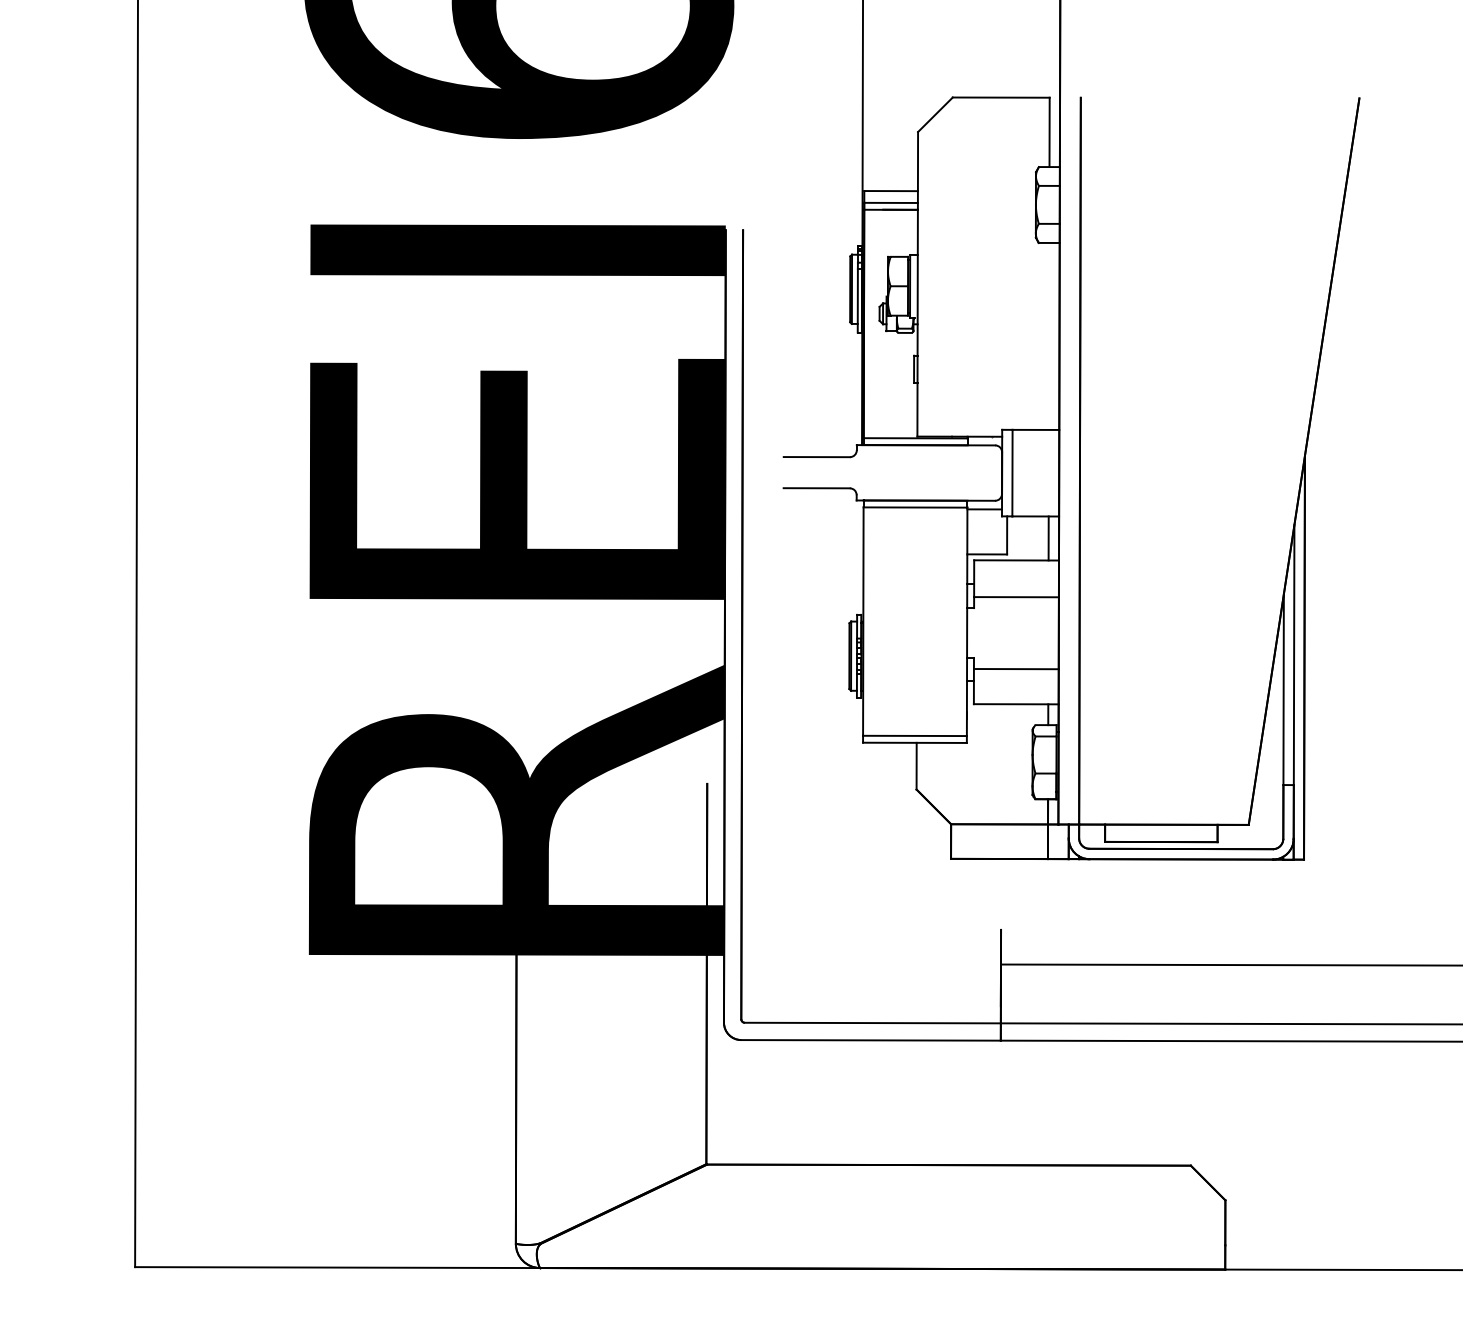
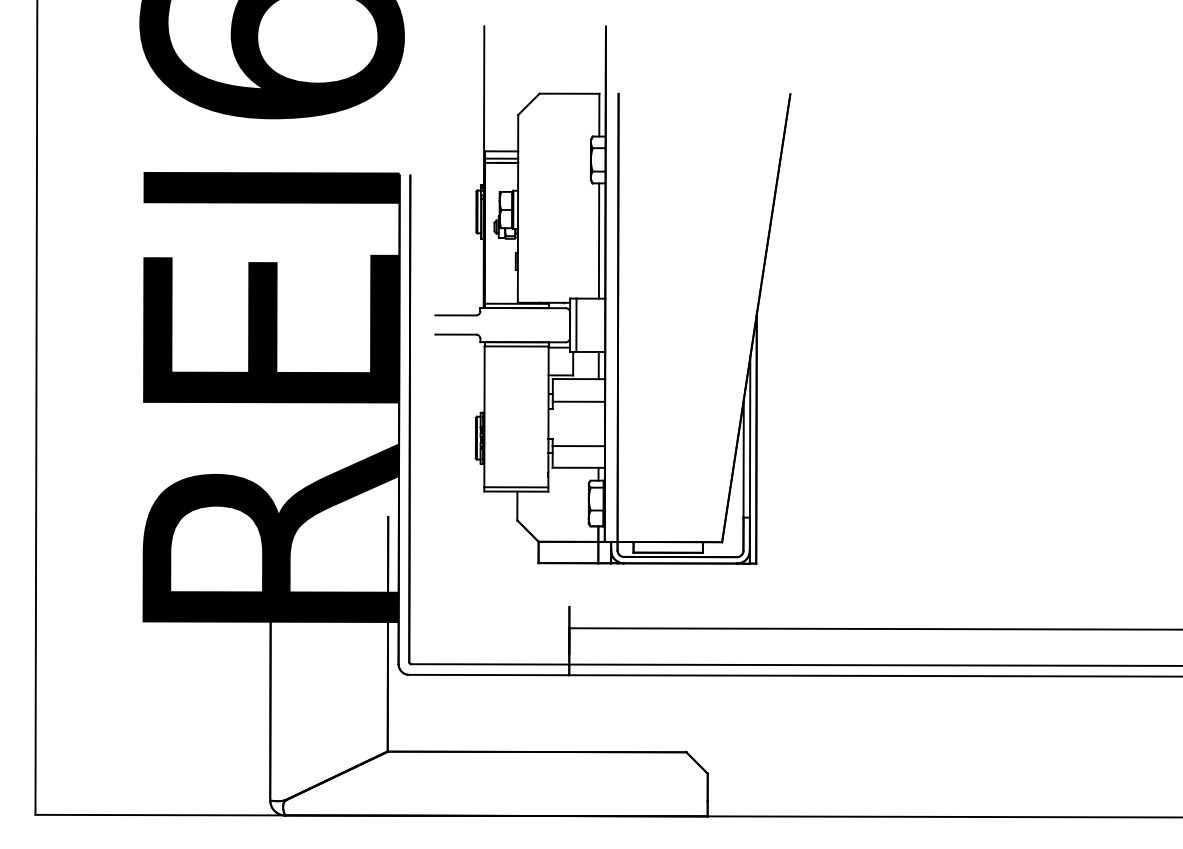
line: (1048, 335) -> (598, 240), added

